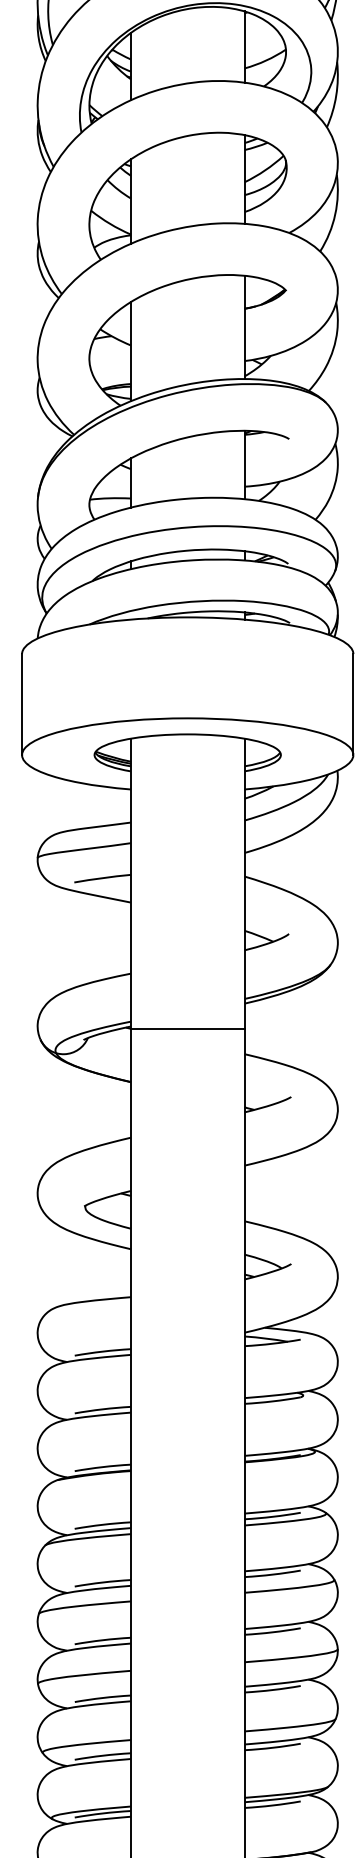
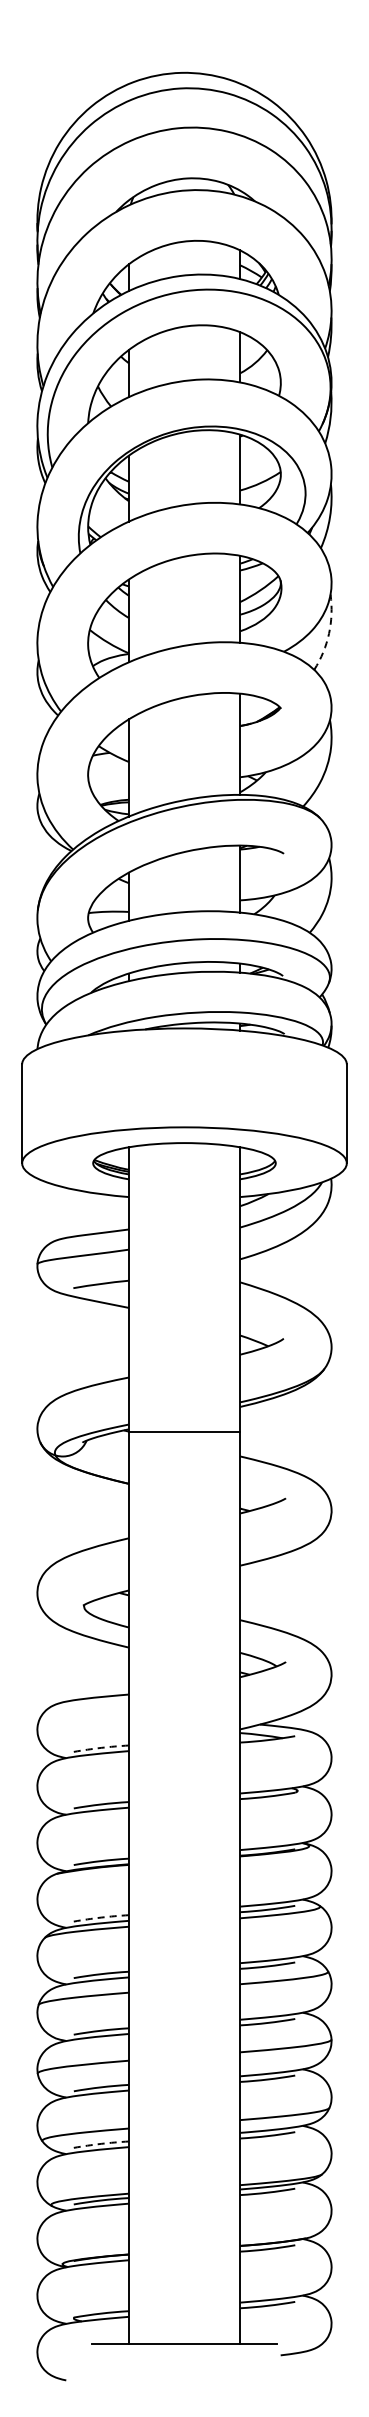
arc: (335, 214) -> (329, 633), solid -> dashed
arc: (103, 1351) -> (101, 1747), solid -> dashed
arc: (103, 1524) -> (101, 1917), solid -> dashed
arc: (103, 1755) -> (101, 2143), solid -> dashed

